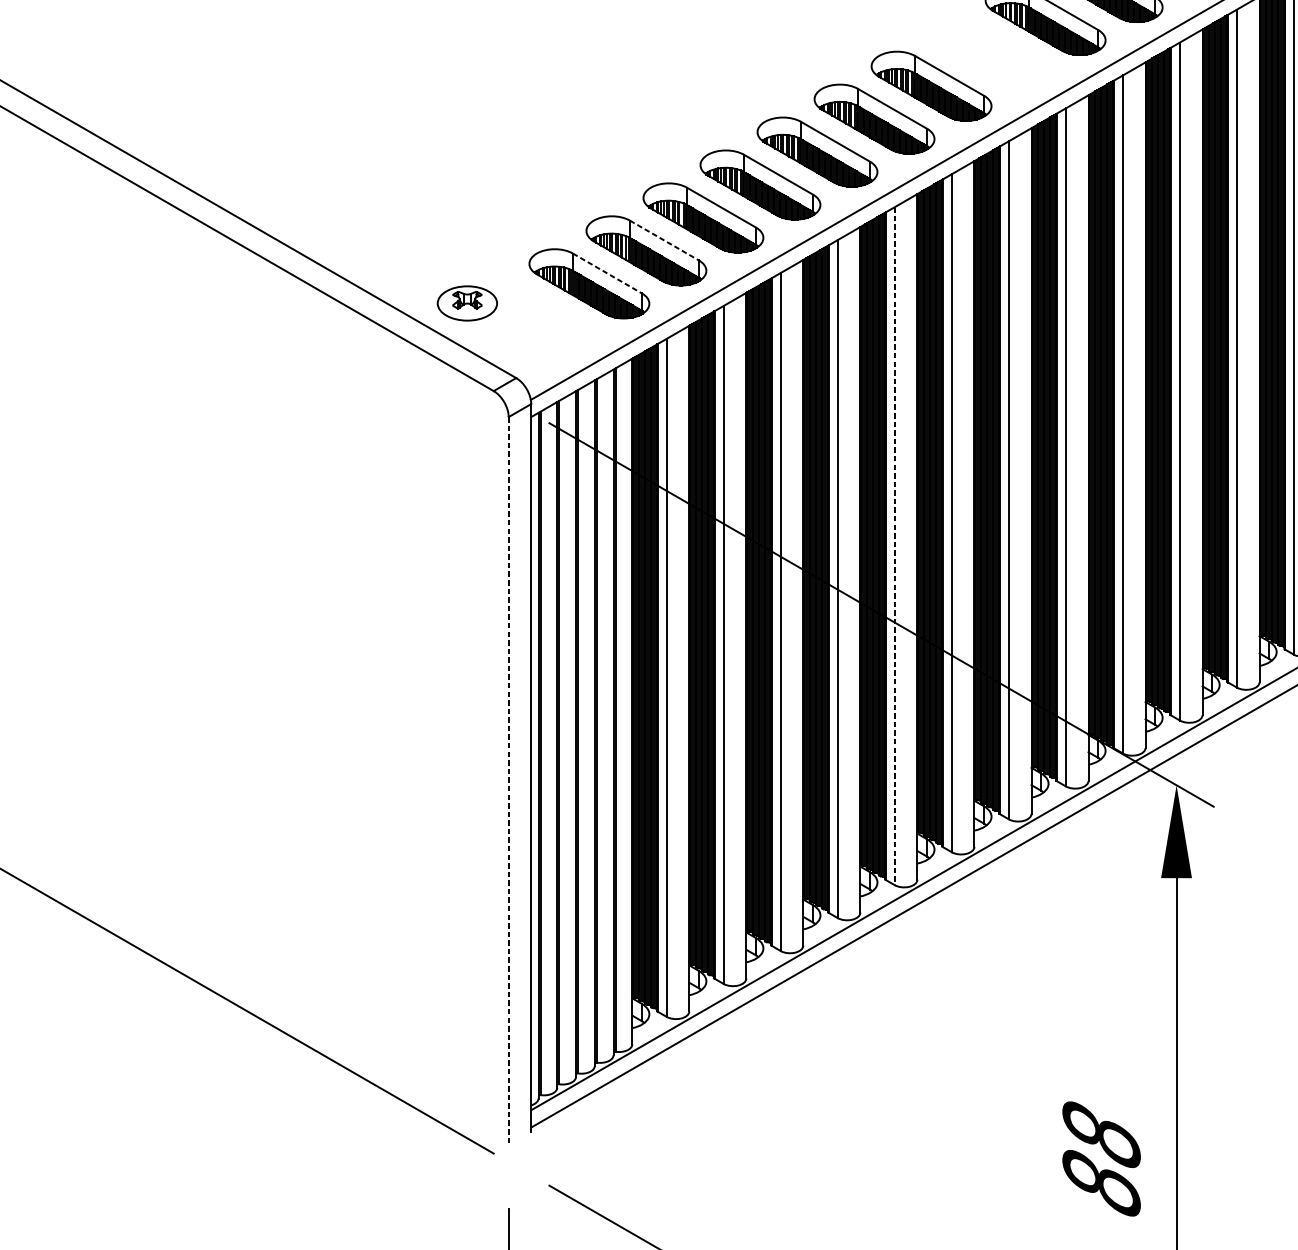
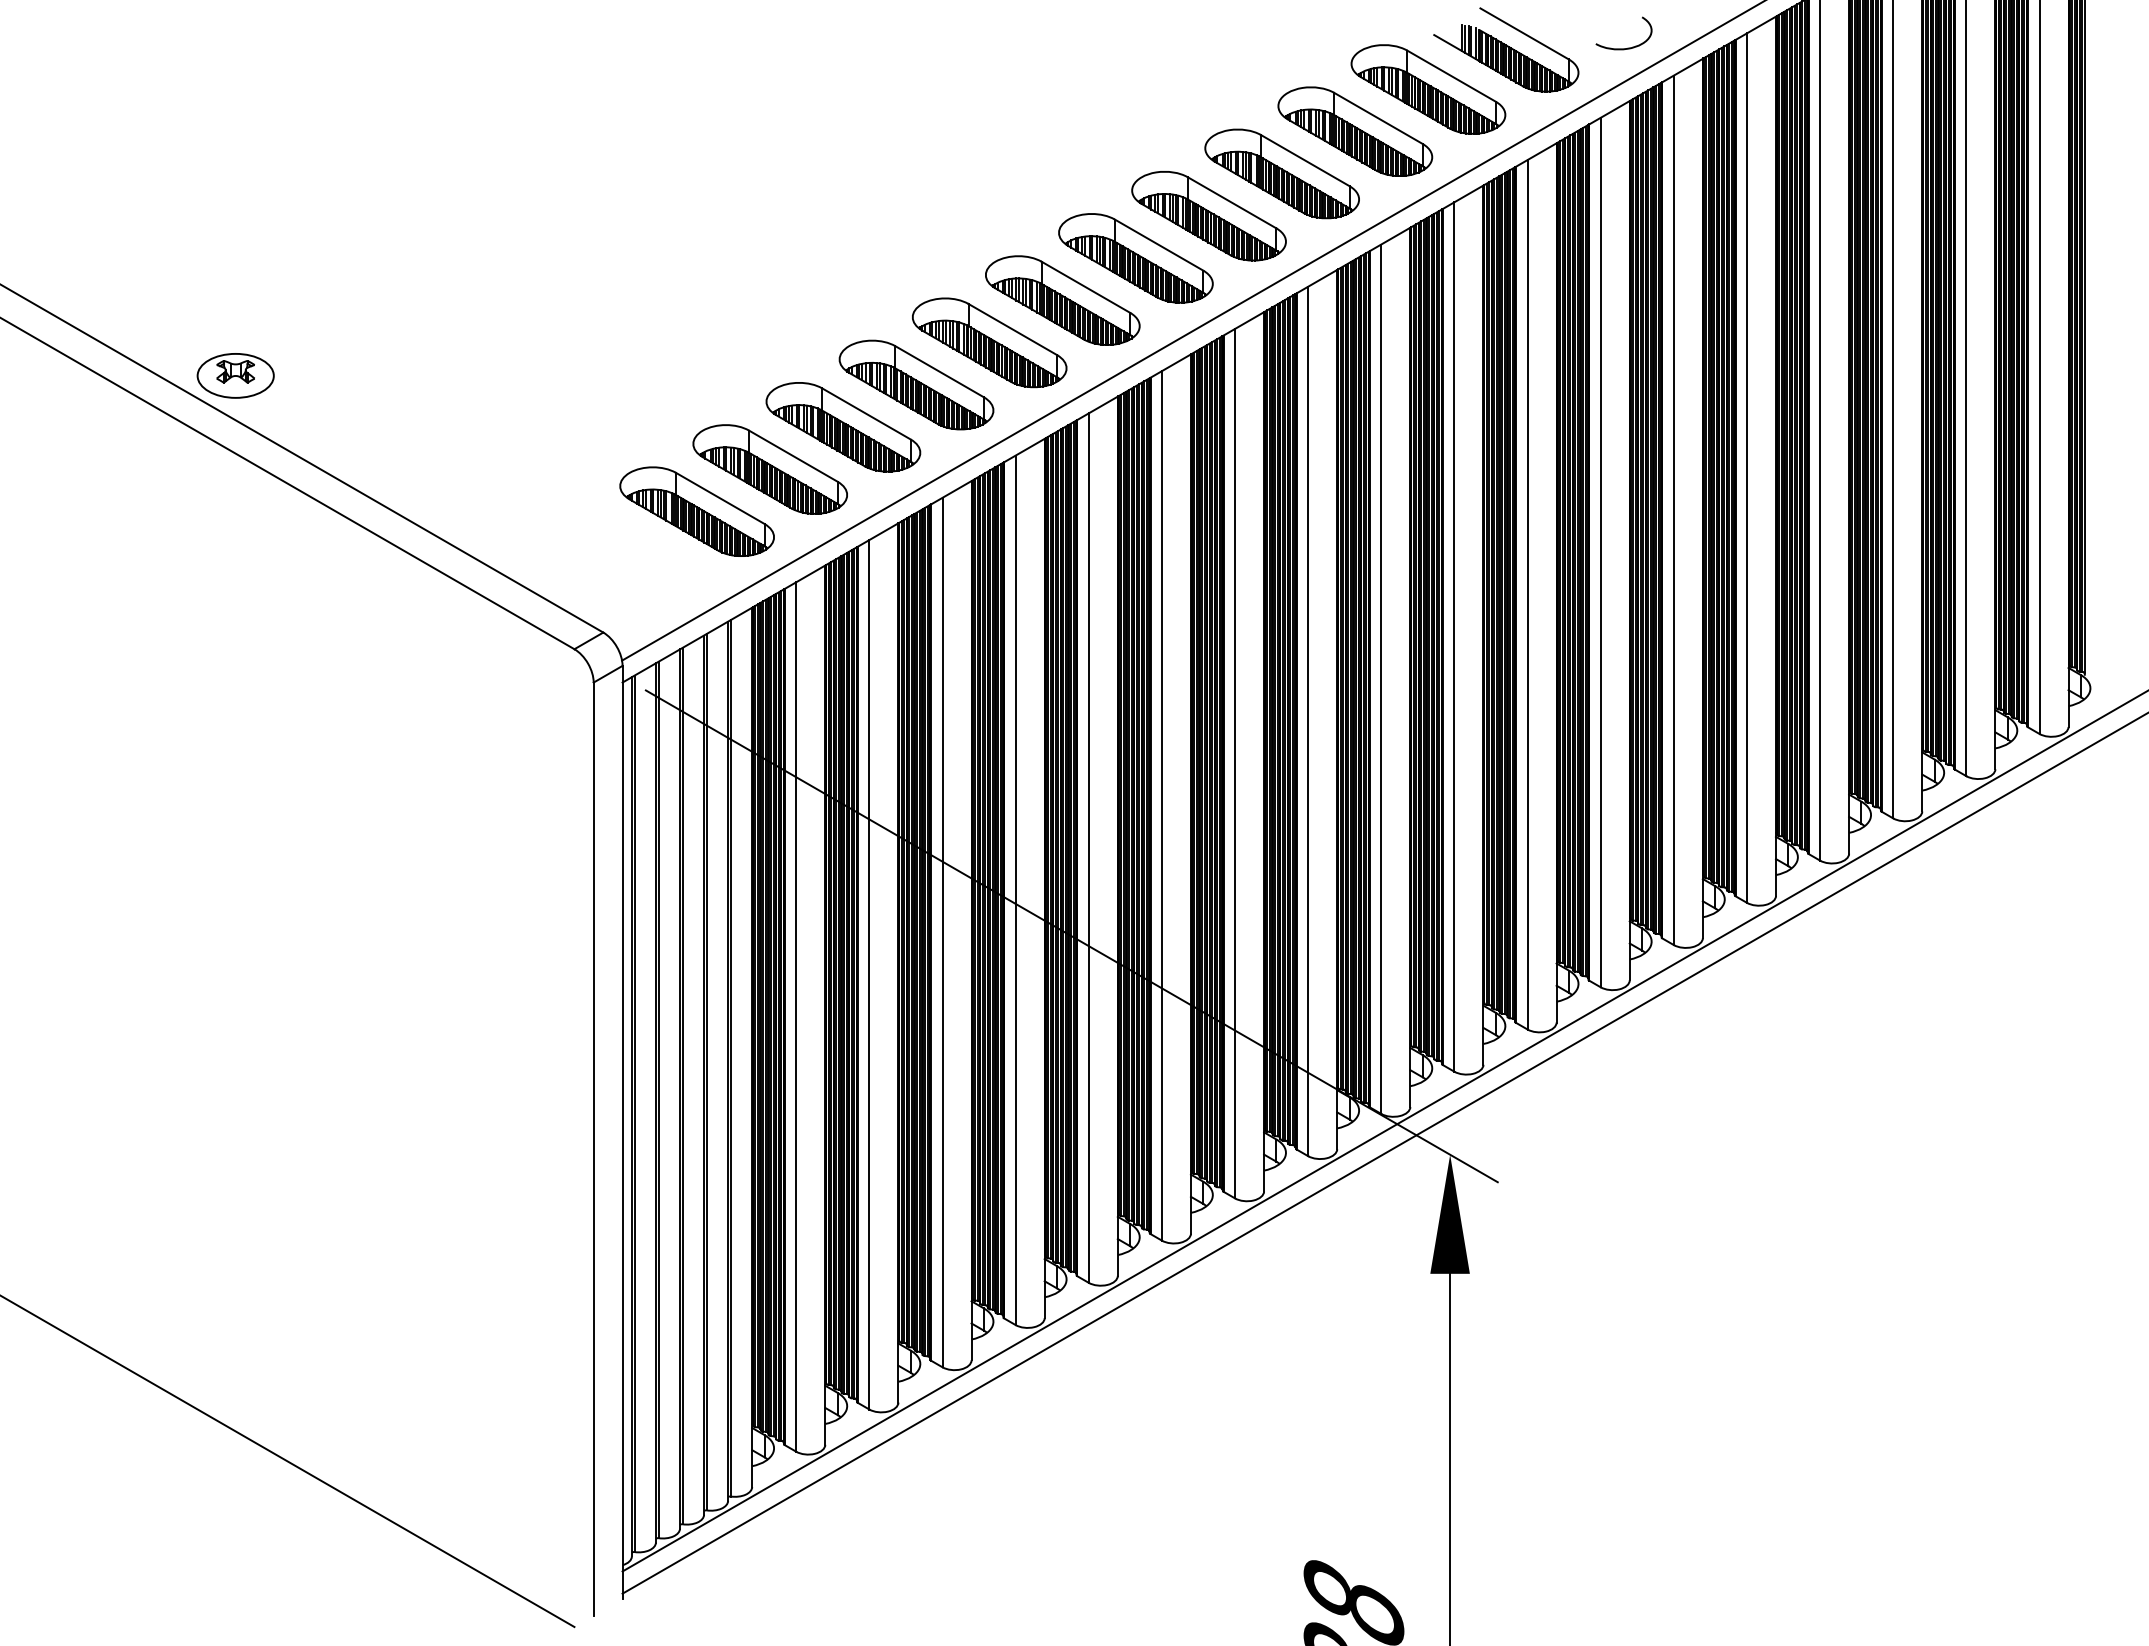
part: (988, 53) -> (1208, 216), added
line: (664, 240) -> (793, 456), dashed -> solid
line: (607, 273) -> (720, 498), dashed -> solid
part: (467, 303) -> (235, 375), moved
line: (894, 546) -> (1088, 848), dashed -> solid
line: (508, 781) -> (593, 1149), dashed -> solid

